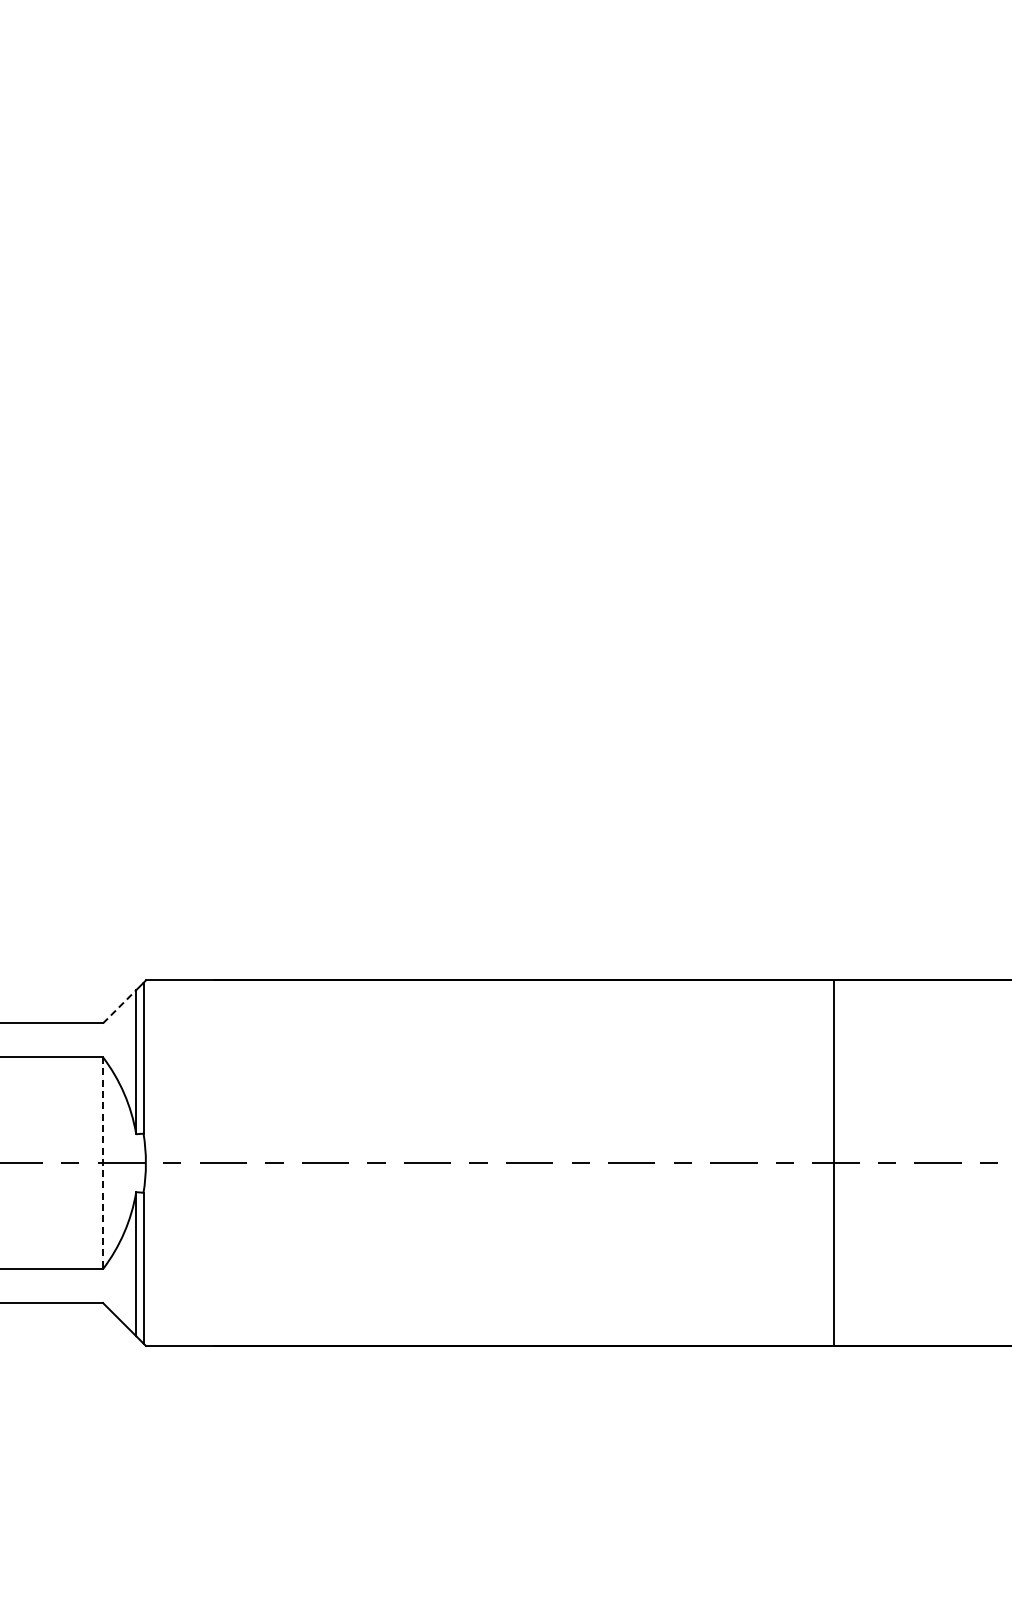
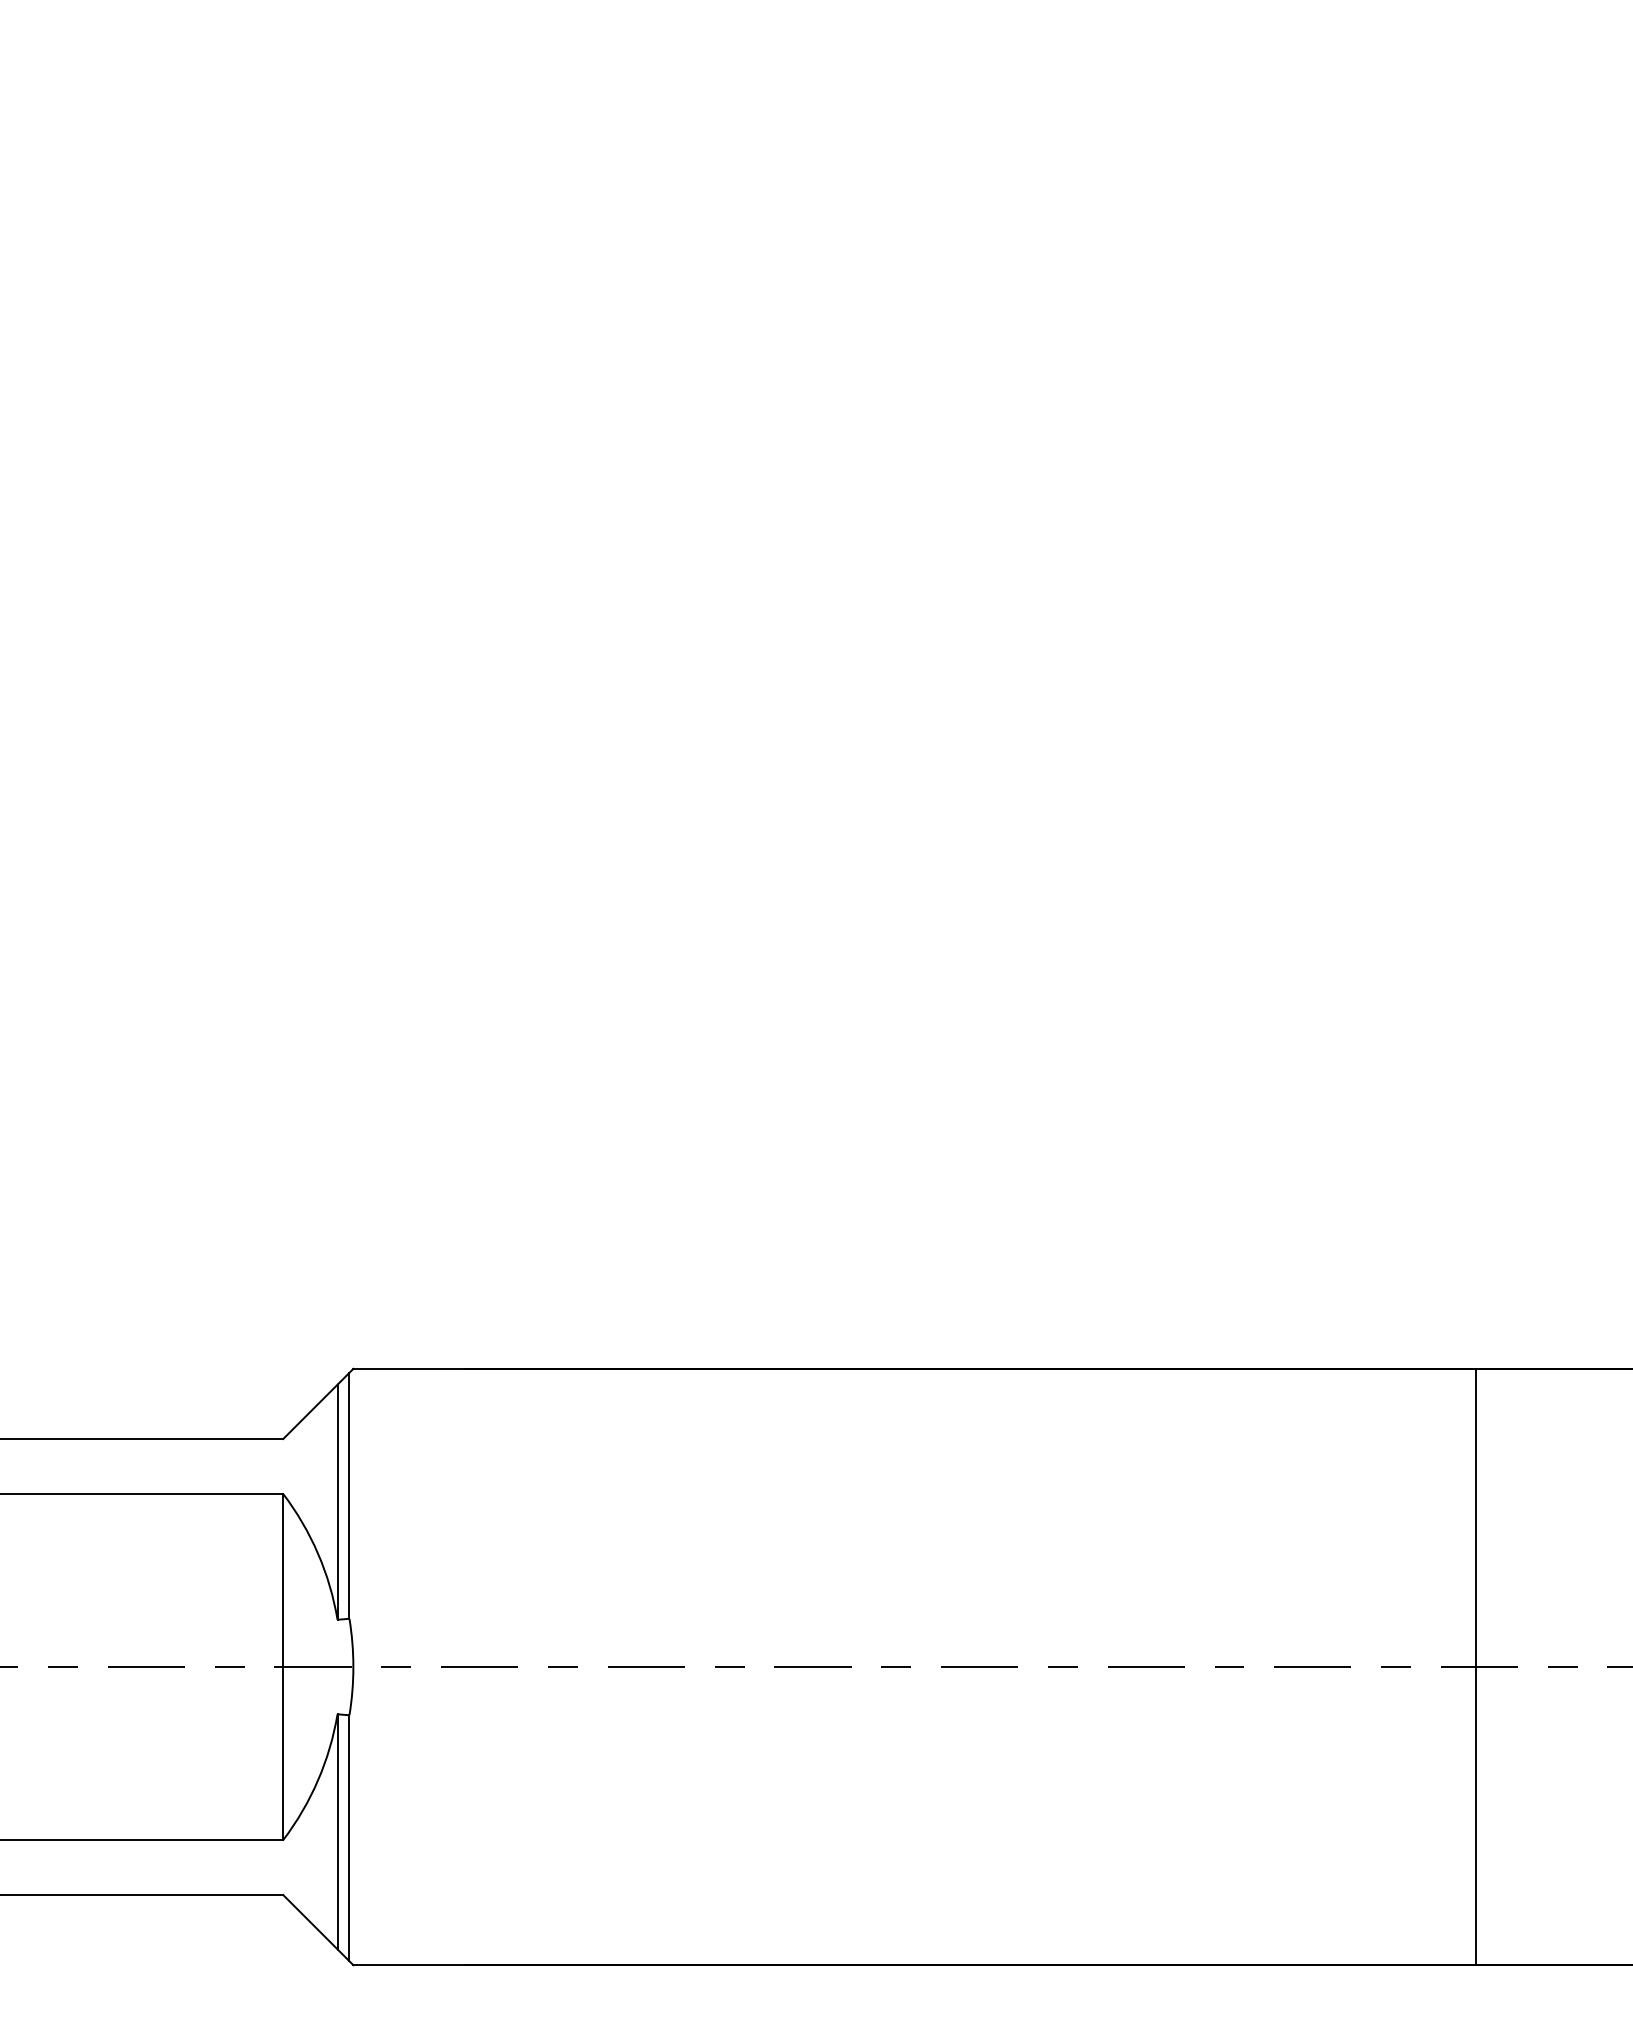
line: (119, 1006) -> (310, 1411), dashed -> solid
line: (102, 1163) -> (282, 1667), dashed -> solid

